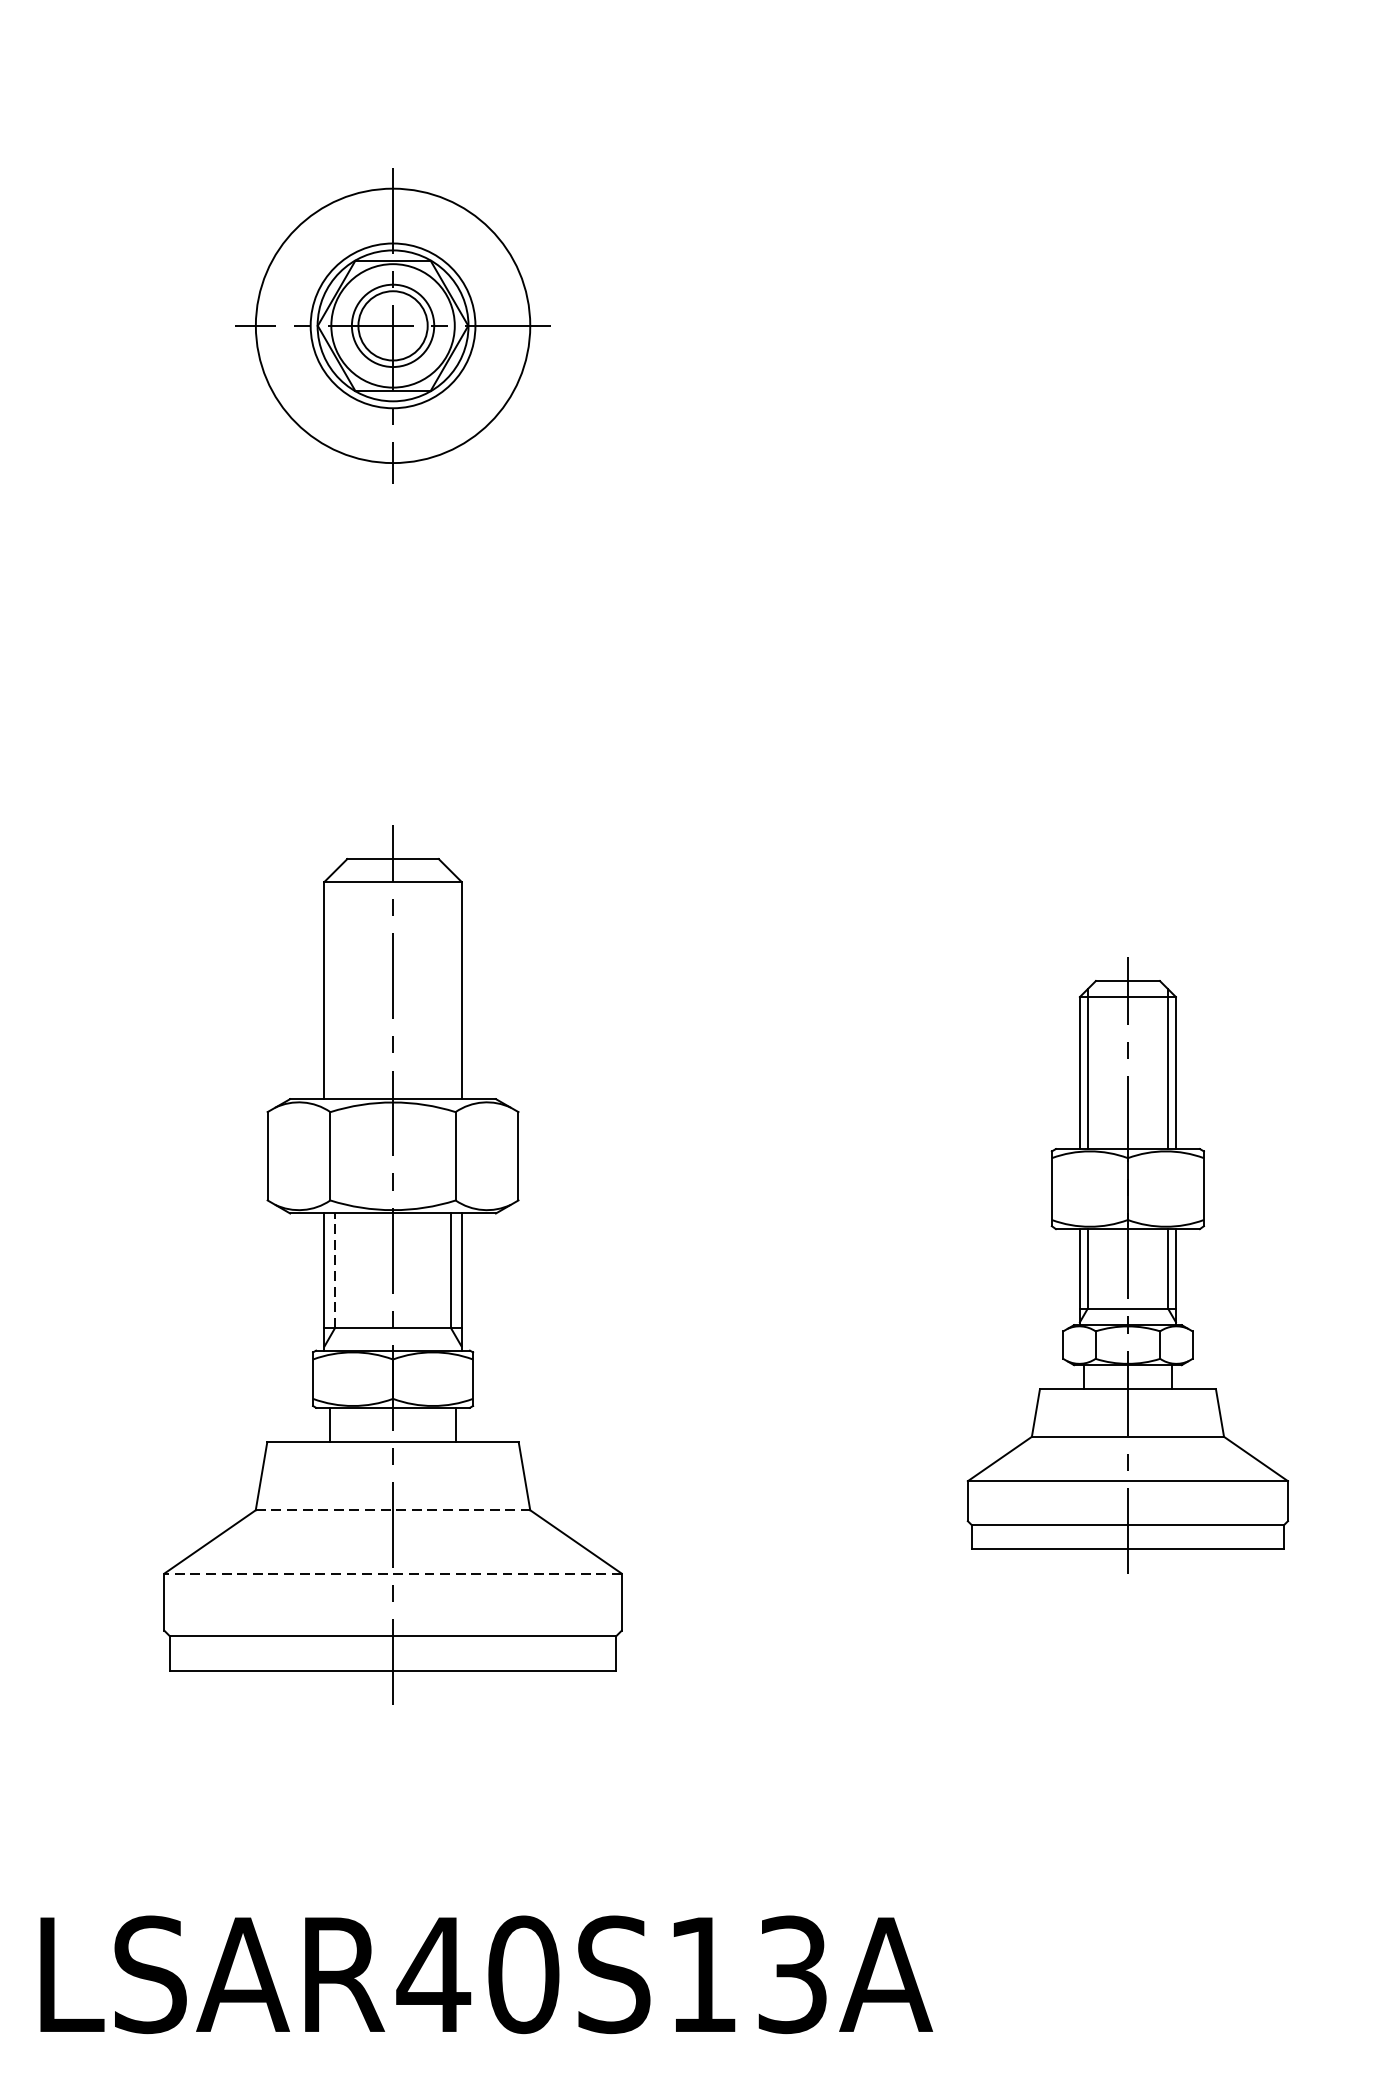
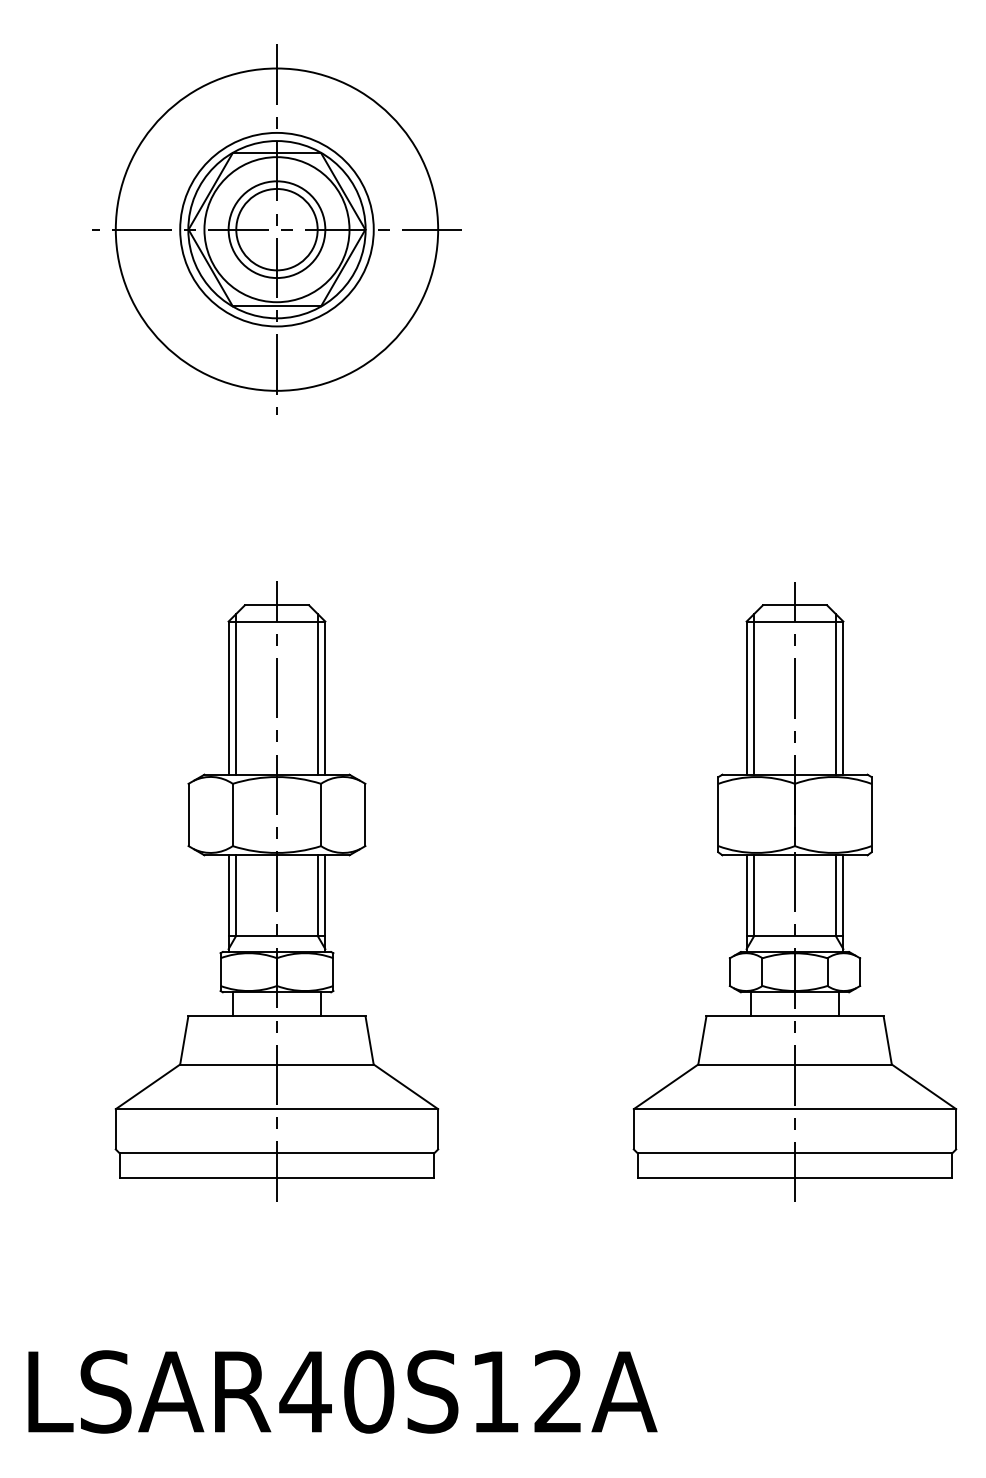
part: (392, 325) -> (276, 229), size x1.67
line: (335, 983) -> (236, 693), added
line: (450, 983) -> (317, 693), added
part: (1127, 1264) -> (794, 891), size x1.43
line: (335, 1270) -> (236, 895), dashed -> solid
line: (392, 1510) -> (276, 1064), dashed -> solid
line: (392, 1574) -> (276, 1109), dashed -> solid
text: (792, 1974) -> (558, 1391), LSAR40S13A -> LSAR40S12A

